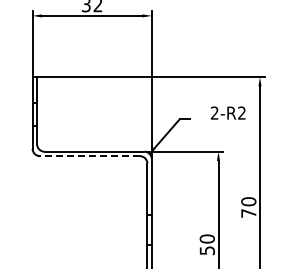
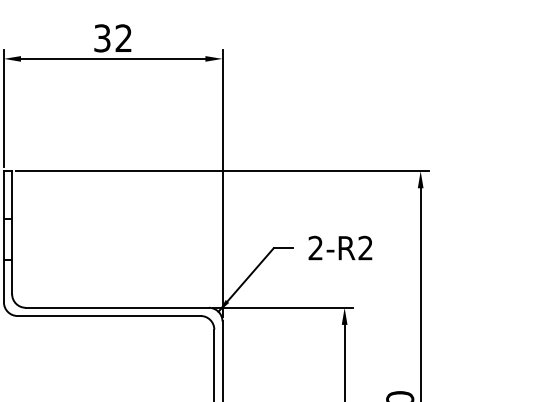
text: (227, 112) -> (339, 246), moved
line: (90, 156) -> (110, 316), dashed -> solid

